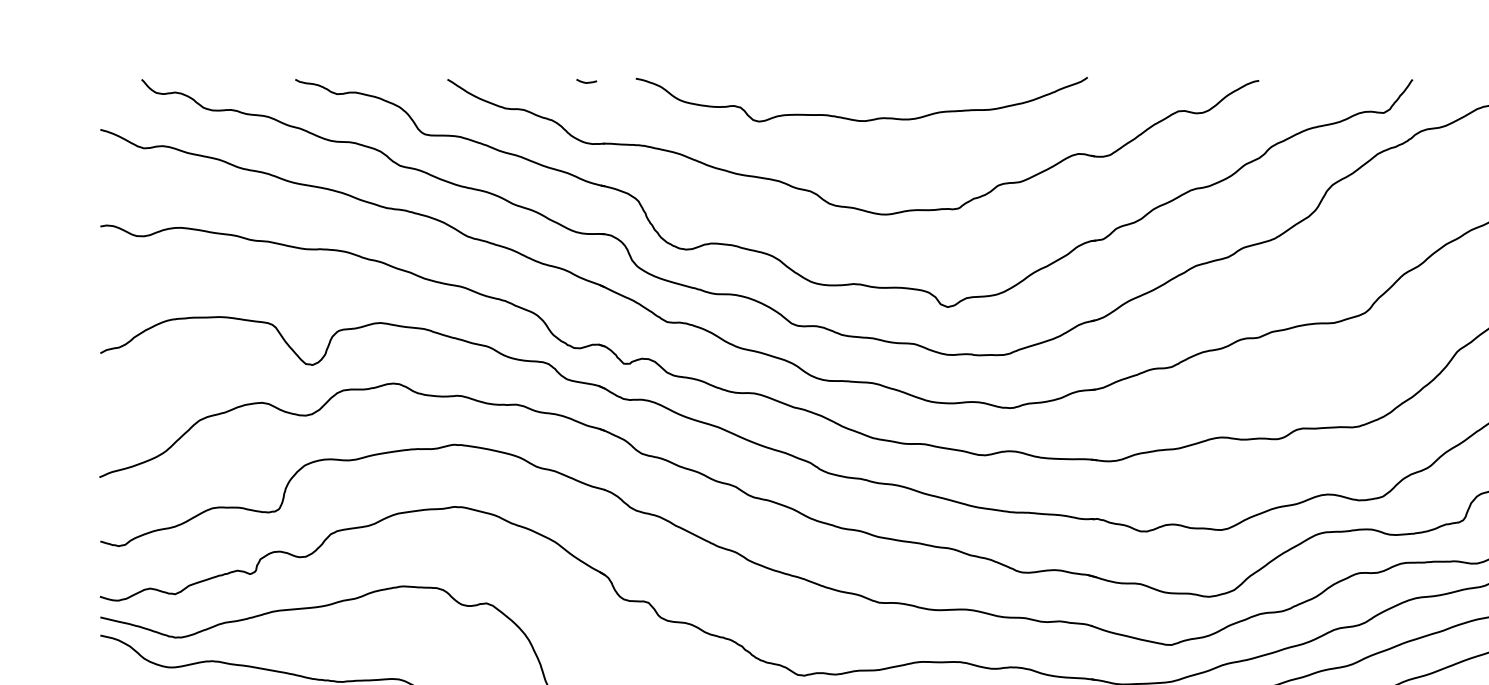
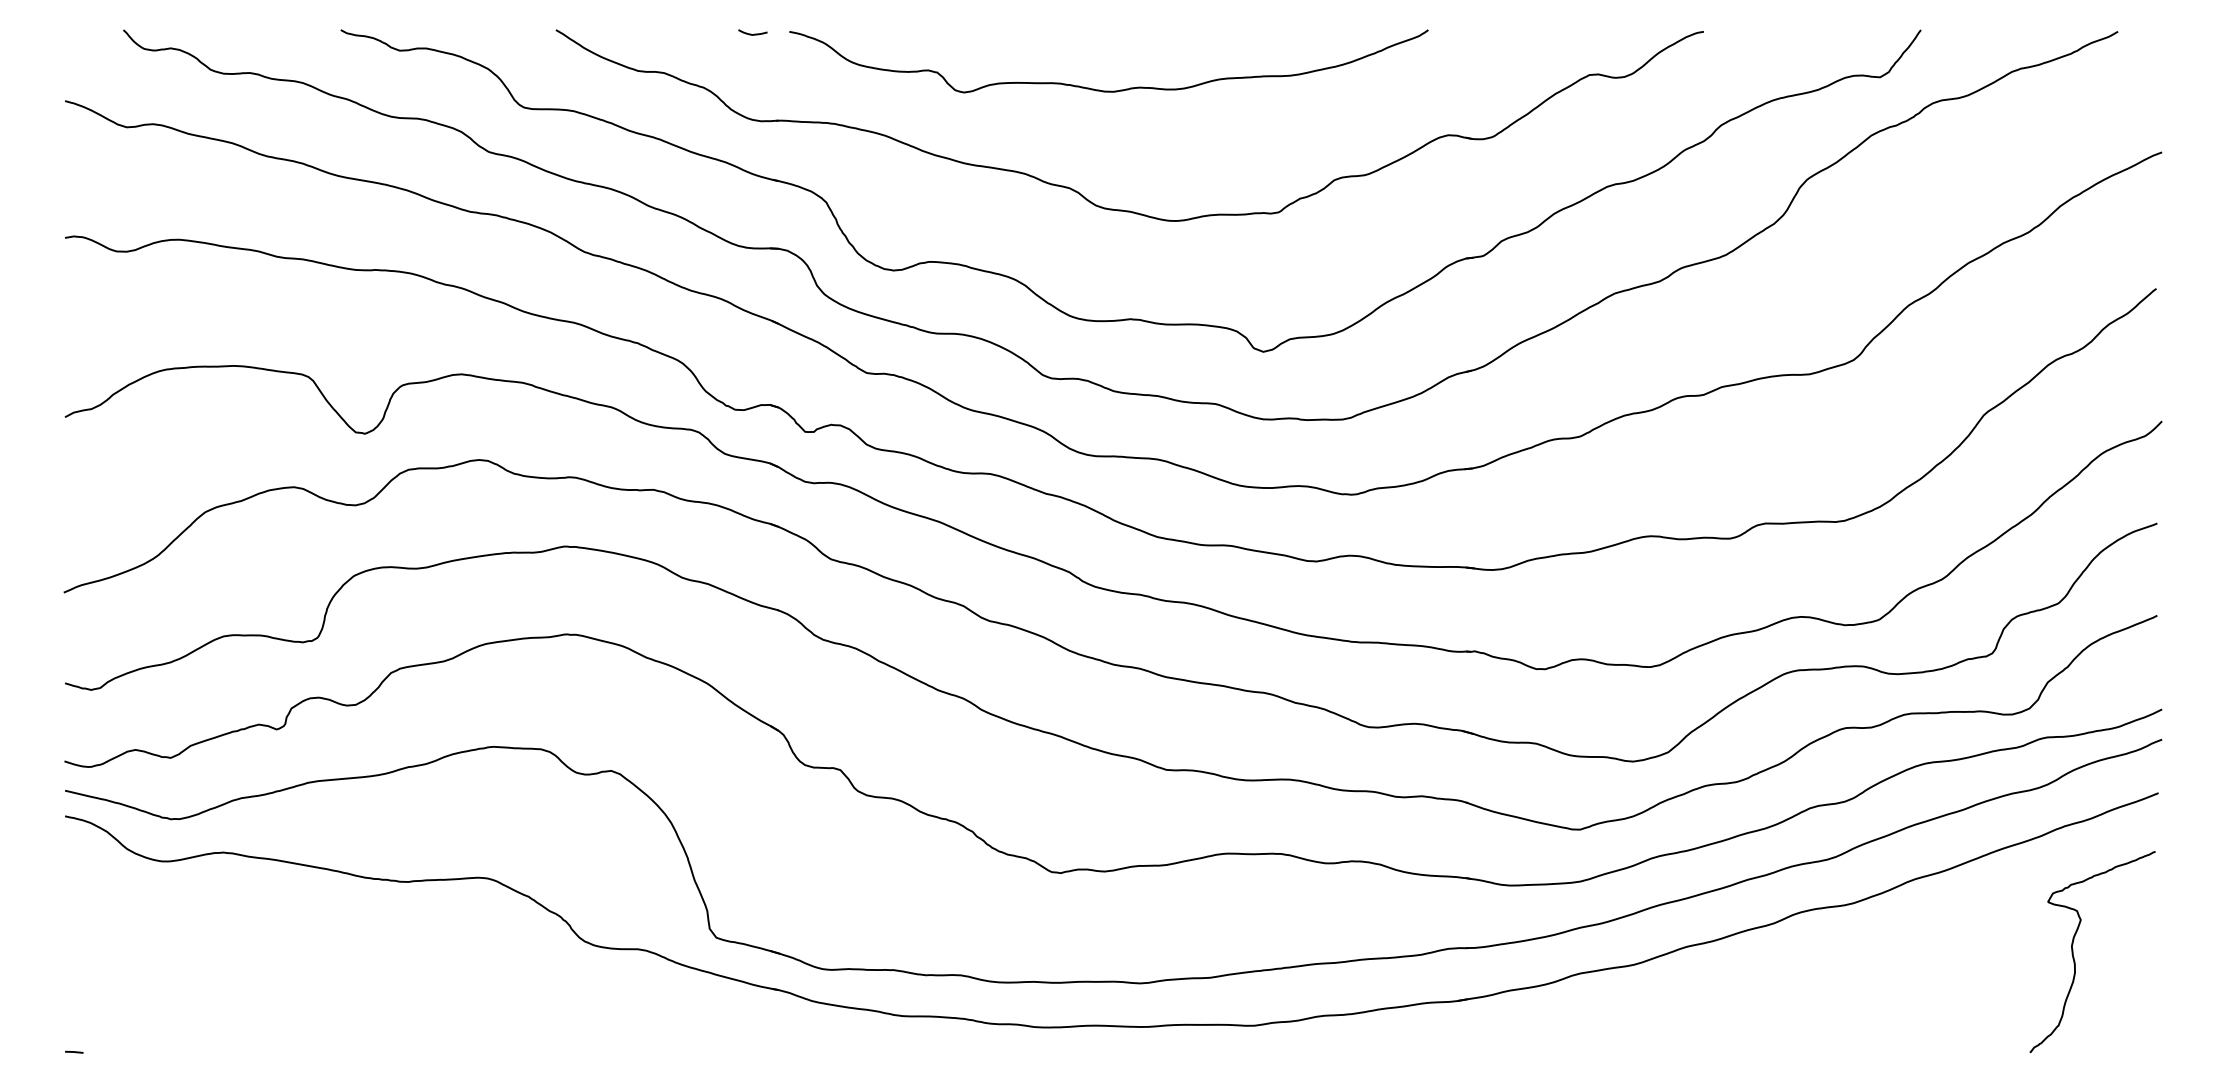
curve: (861, 120) -> (1108, 90), moved

